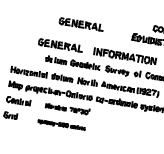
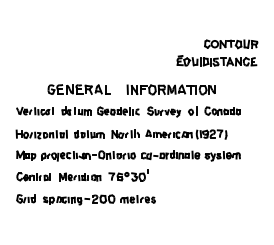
part: (80, 24) -> (102, 55), removed
part: (26, 55) -> (34, 111), added
part: (67, 108) -> (103, 175), size x1.43
part: (61, 124) -> (99, 199), size x1.67

